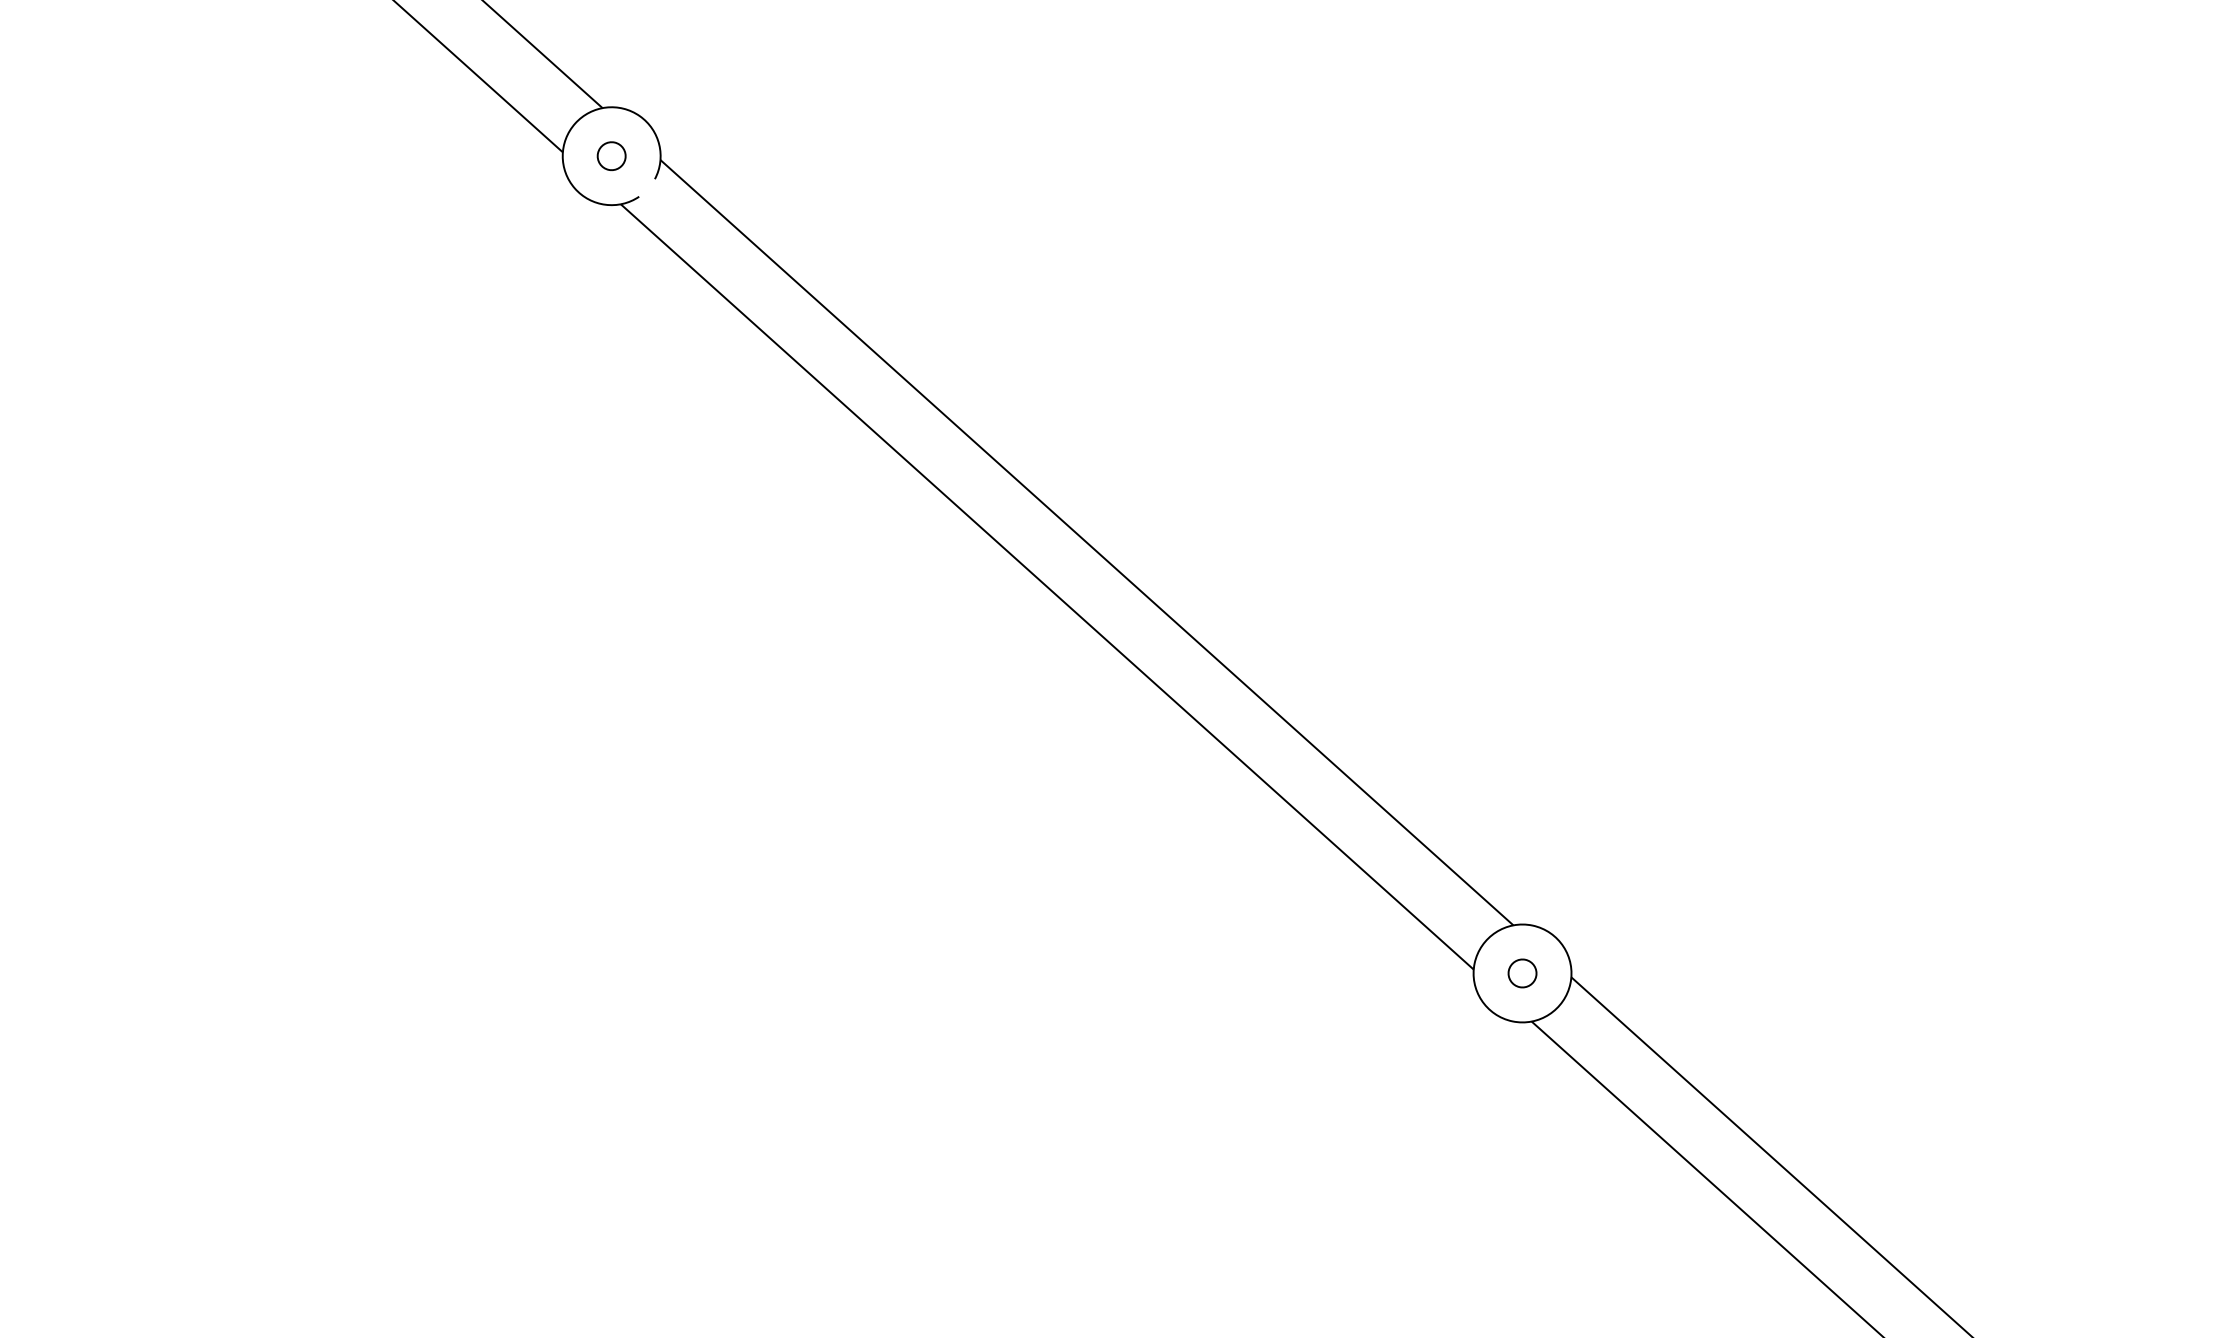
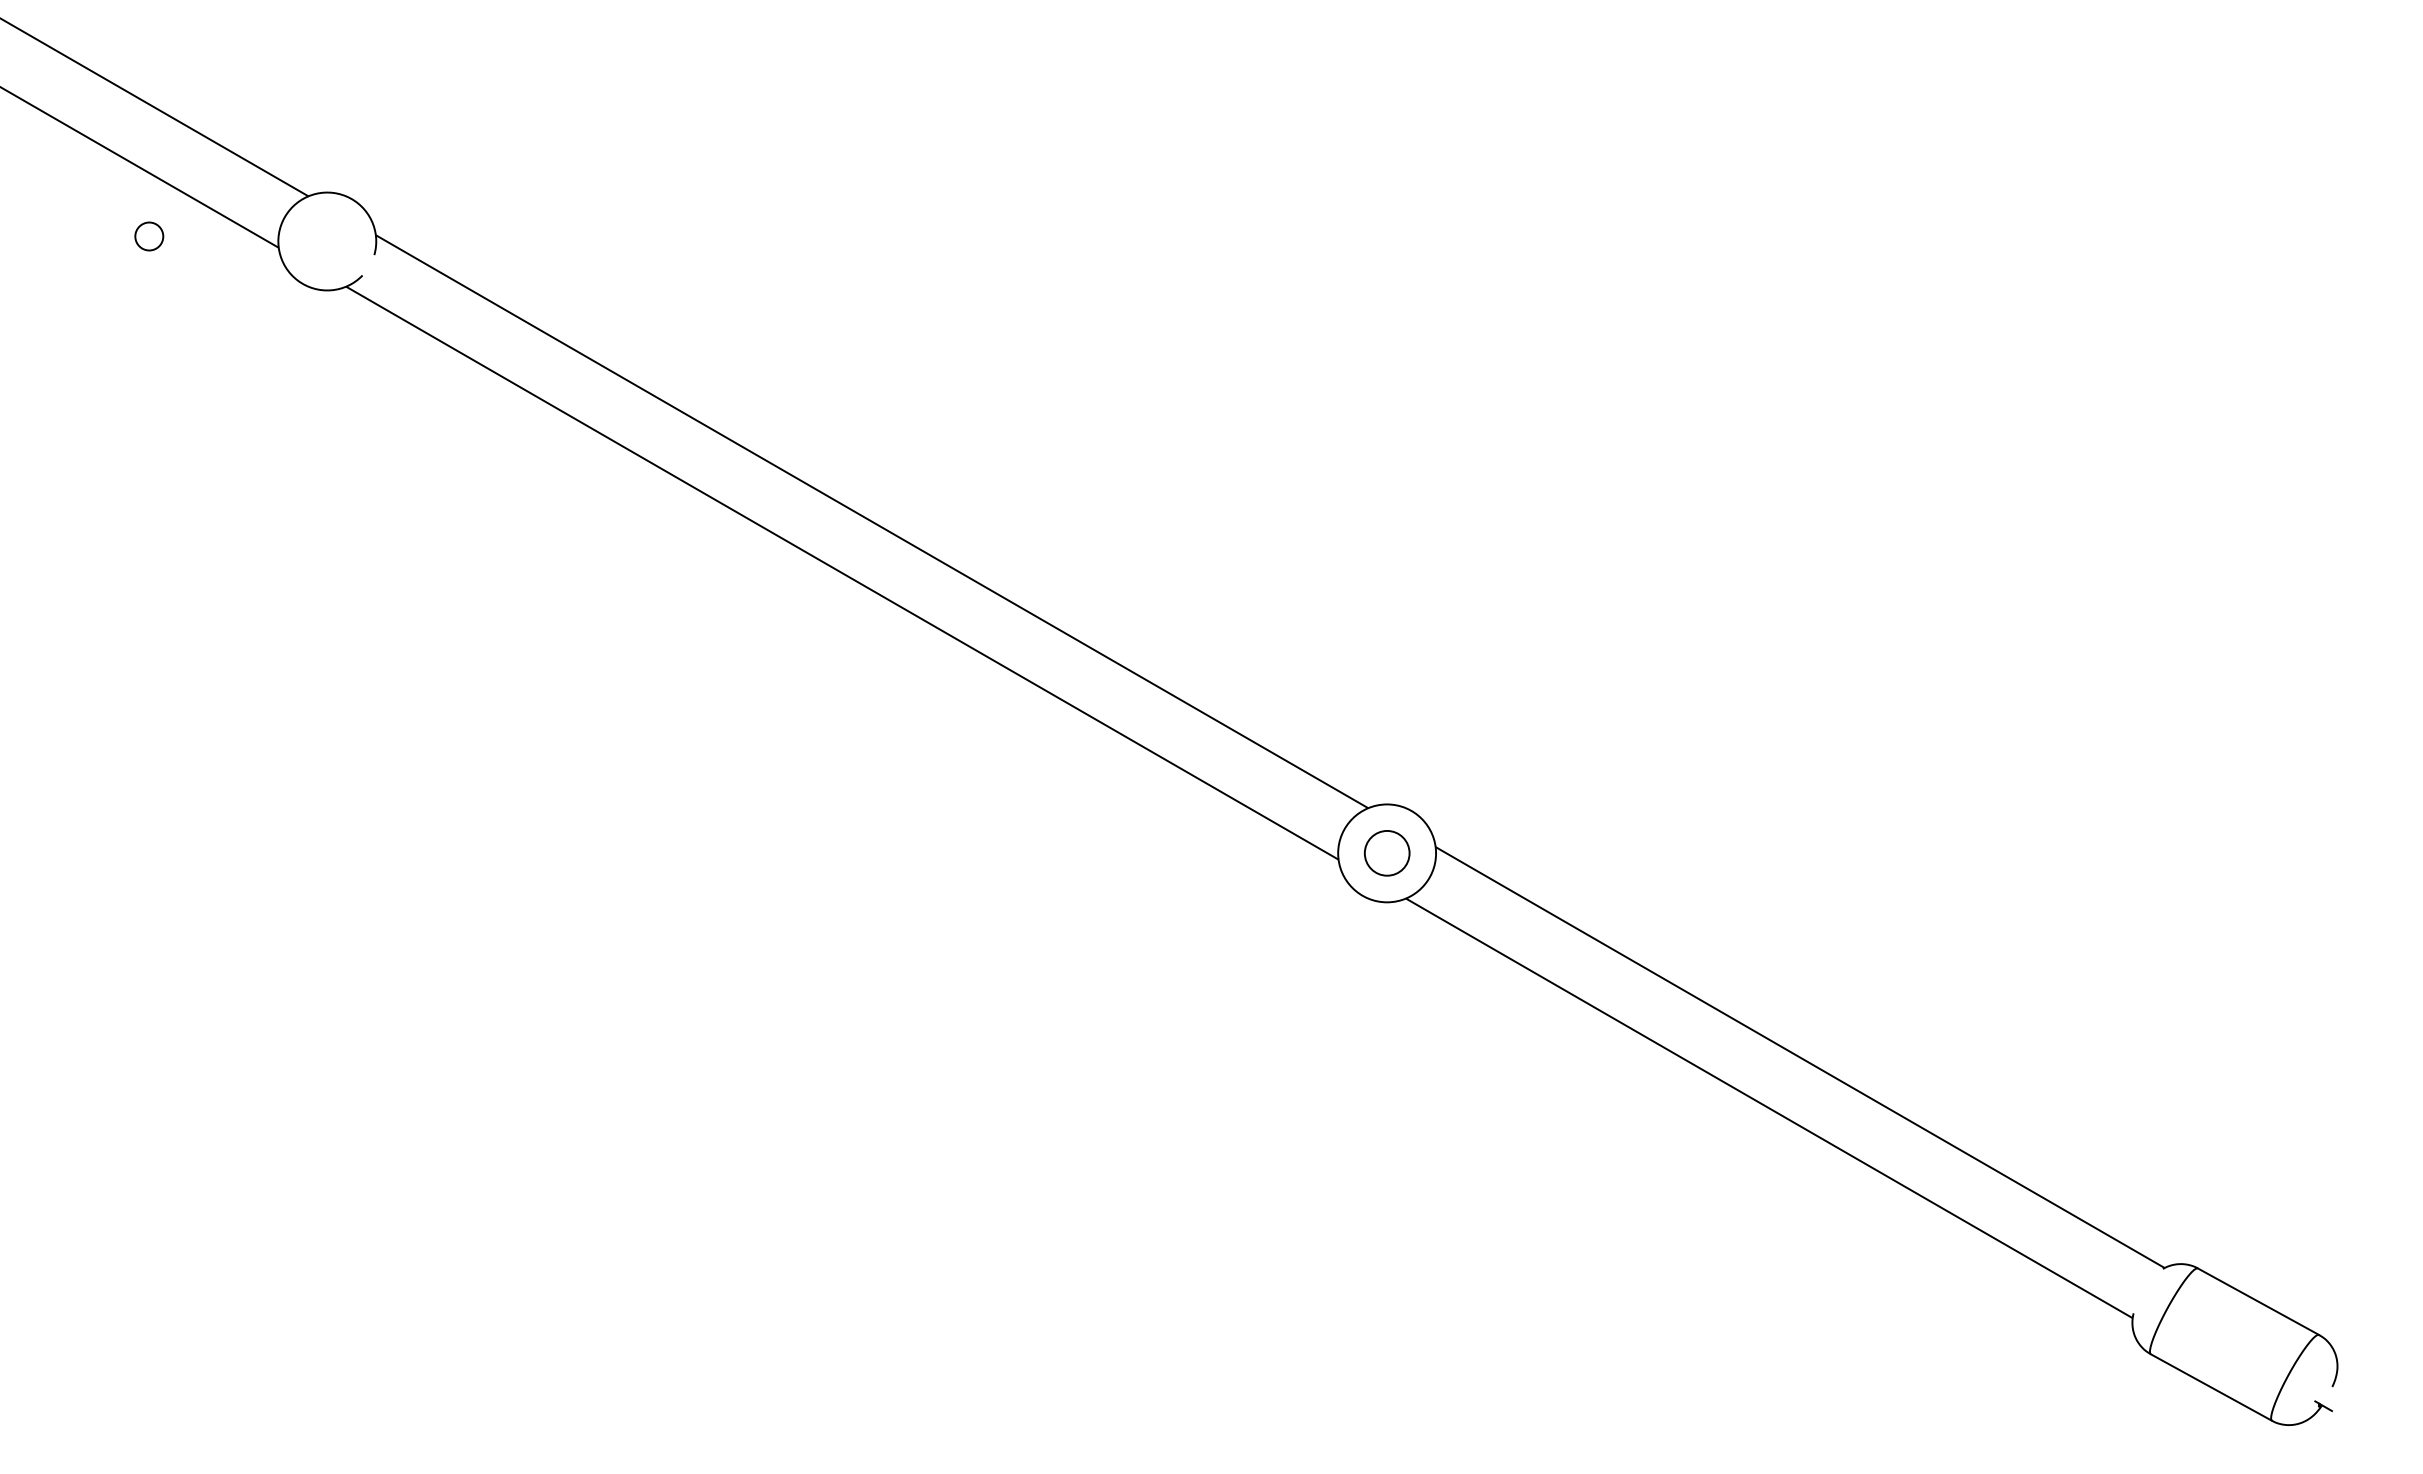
circle: (611, 156) -> (149, 236), moved
circle: (1521, 973) -> (1386, 853), size x1.6

